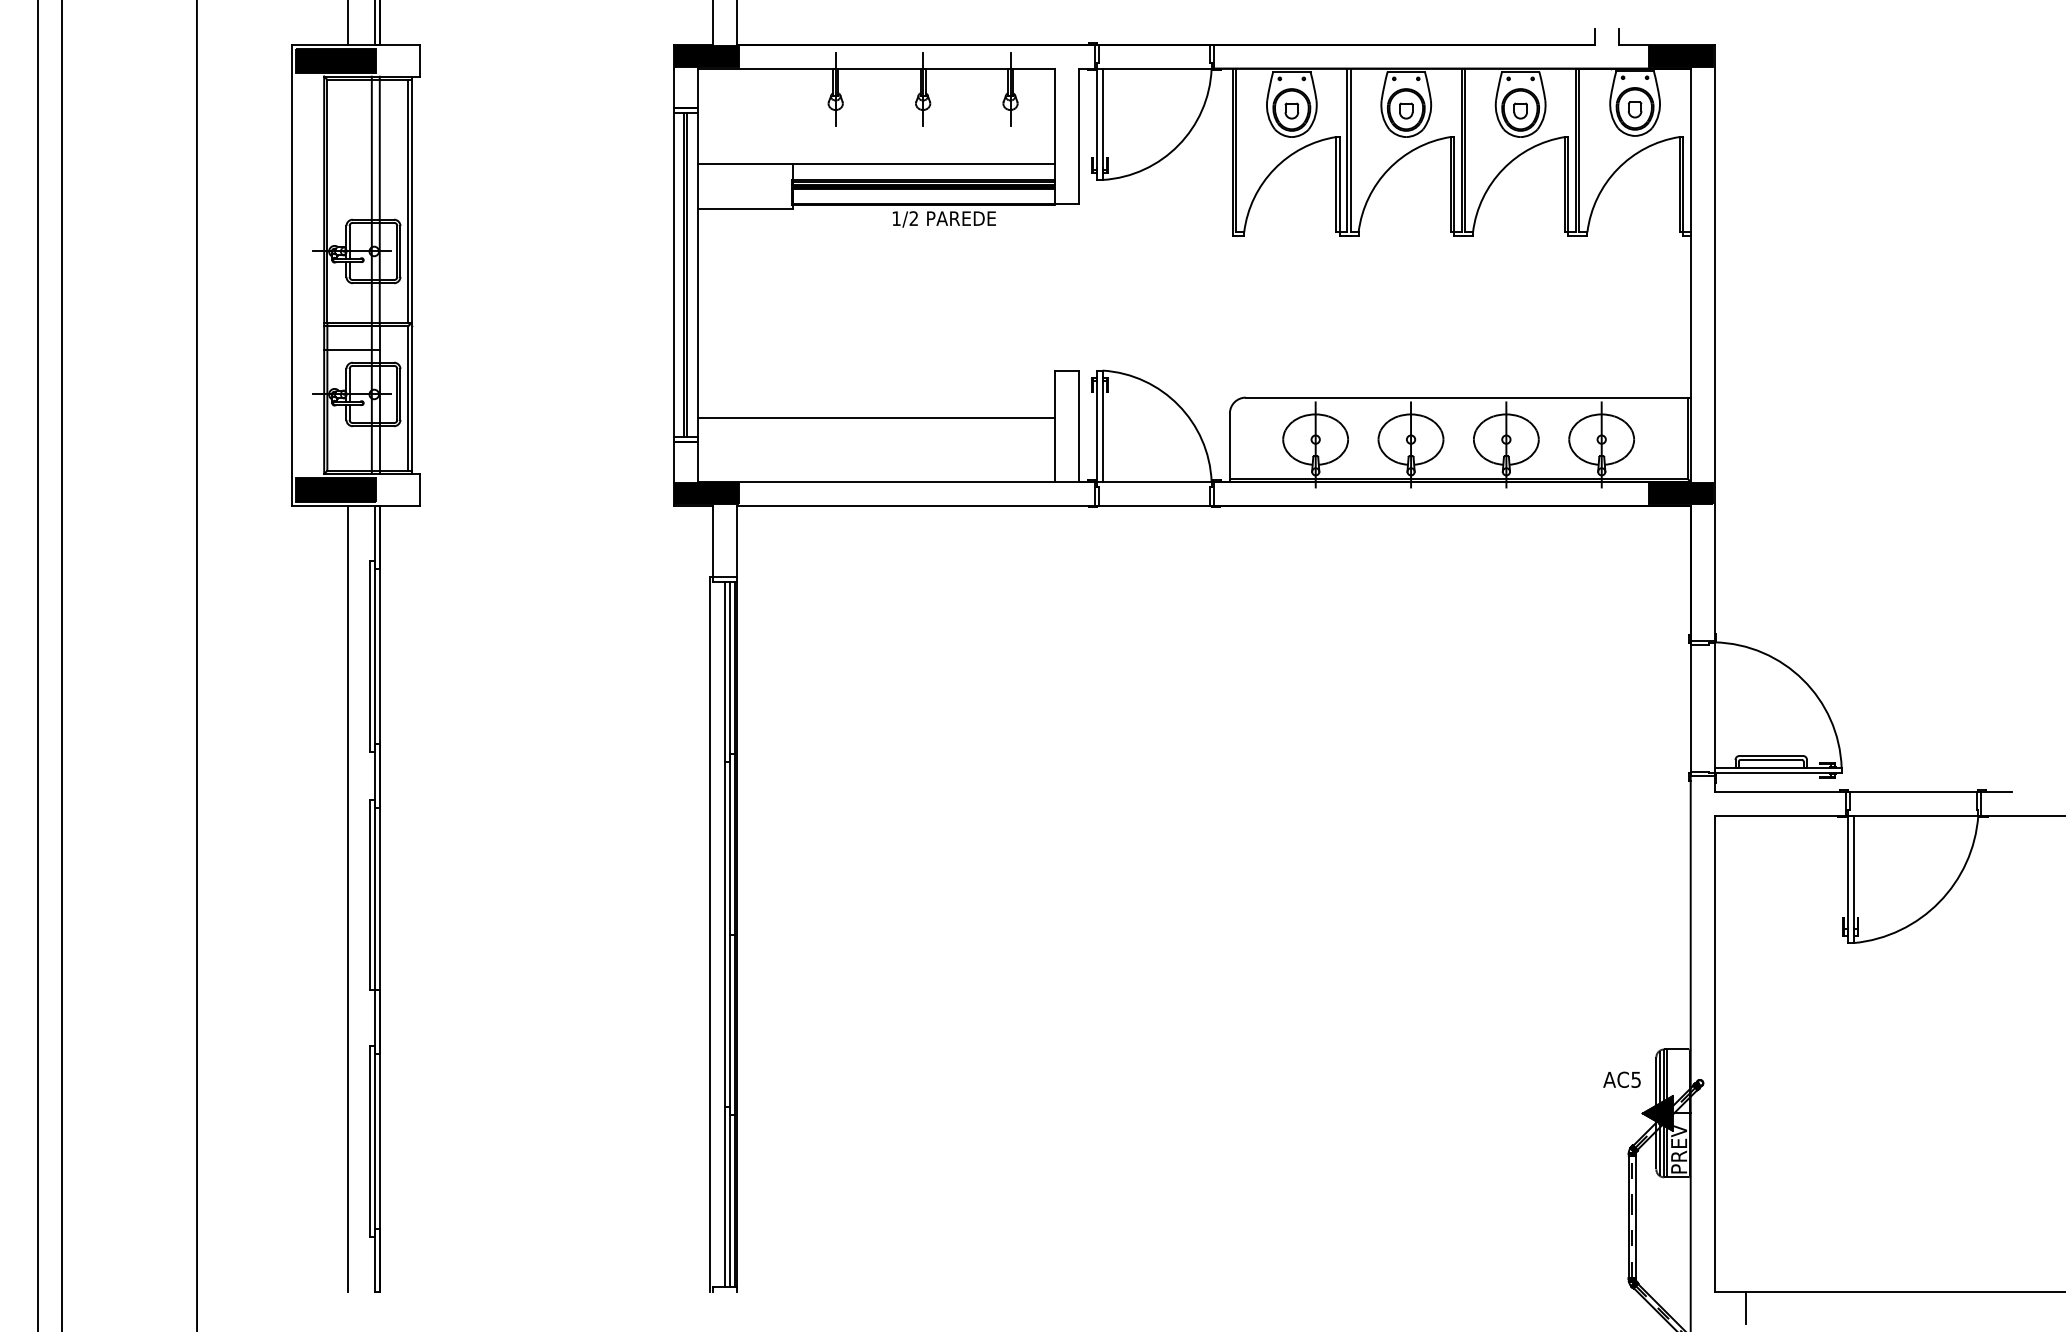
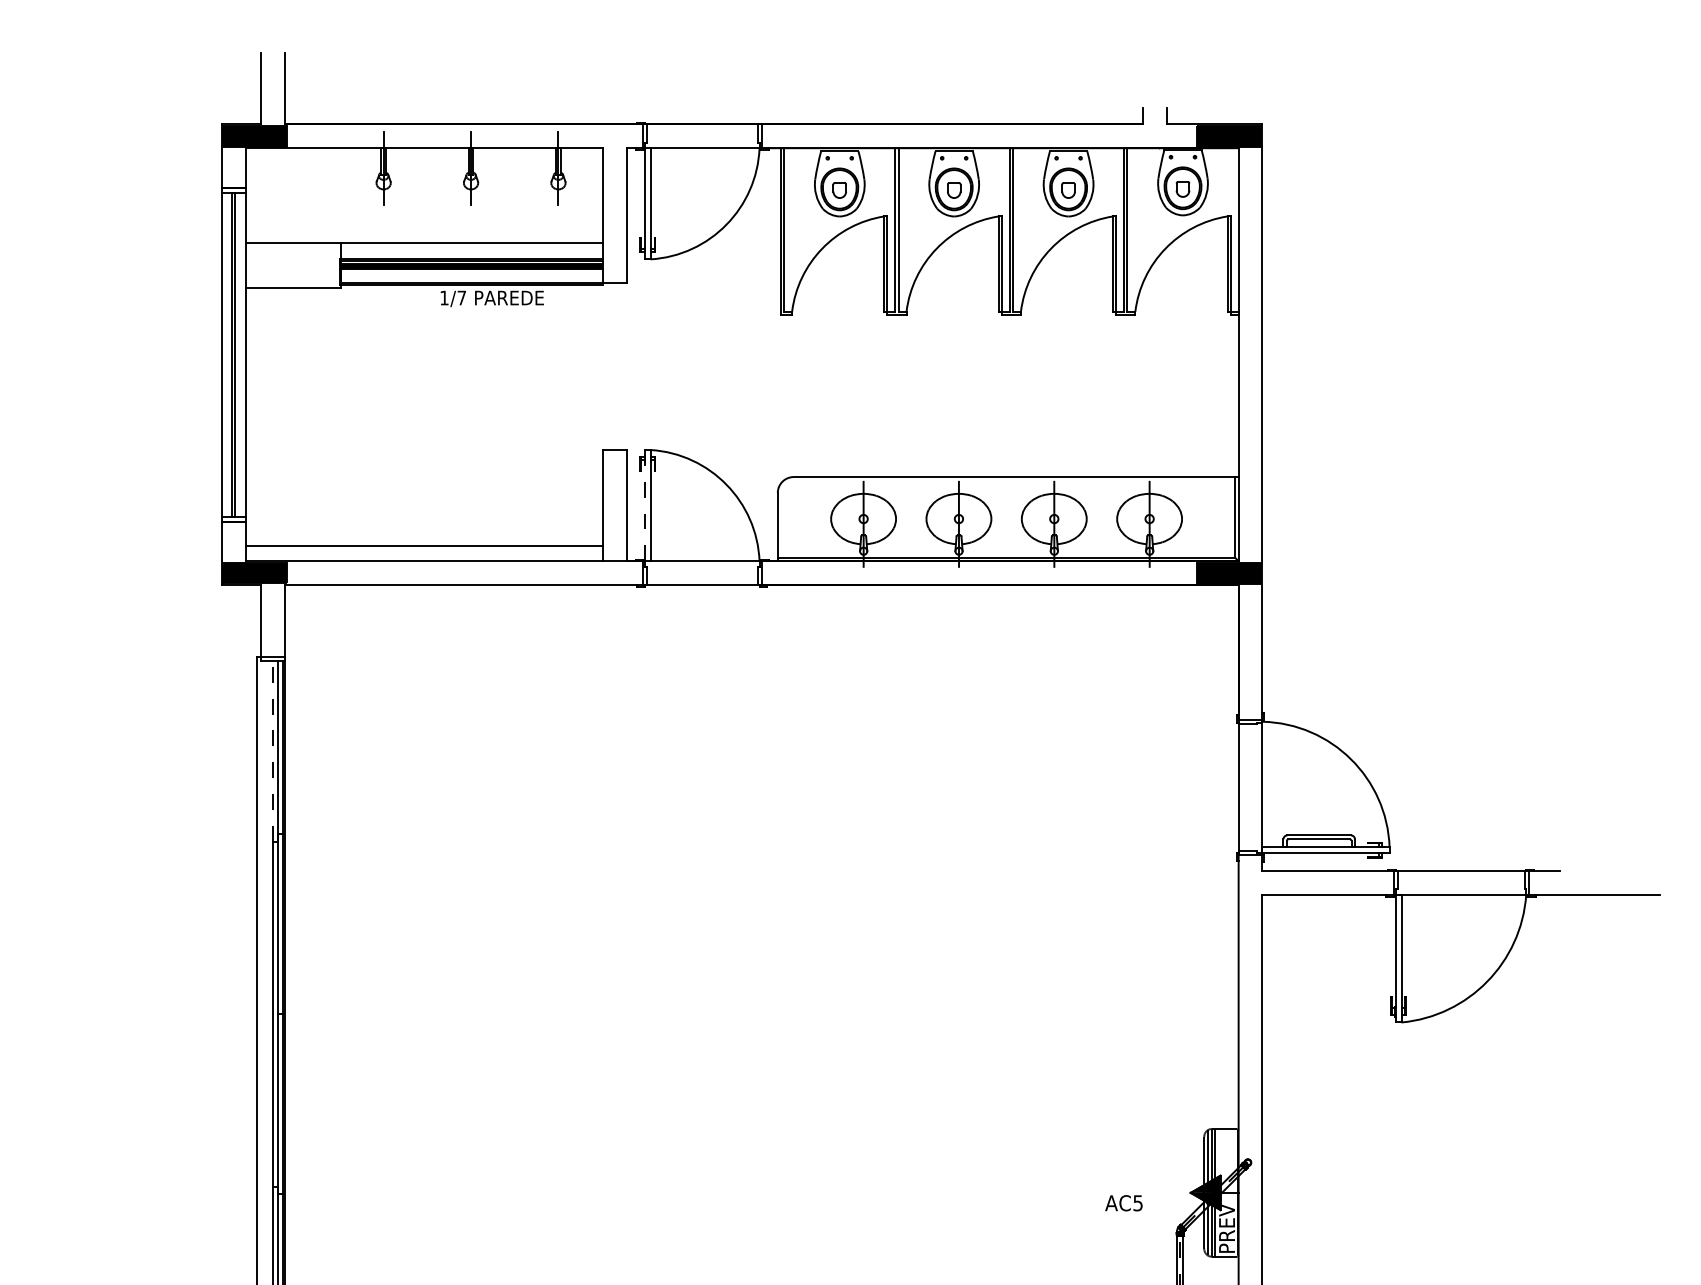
text: (913, 218) -> (461, 297), 1/2 -> 1/7
line: (876, 418) -> (424, 545), moved
line: (1097, 426) -> (645, 505), solid -> dashed
line: (725, 671) -> (273, 750), solid -> dashed
text: (1621, 1079) -> (1123, 1202), moved

